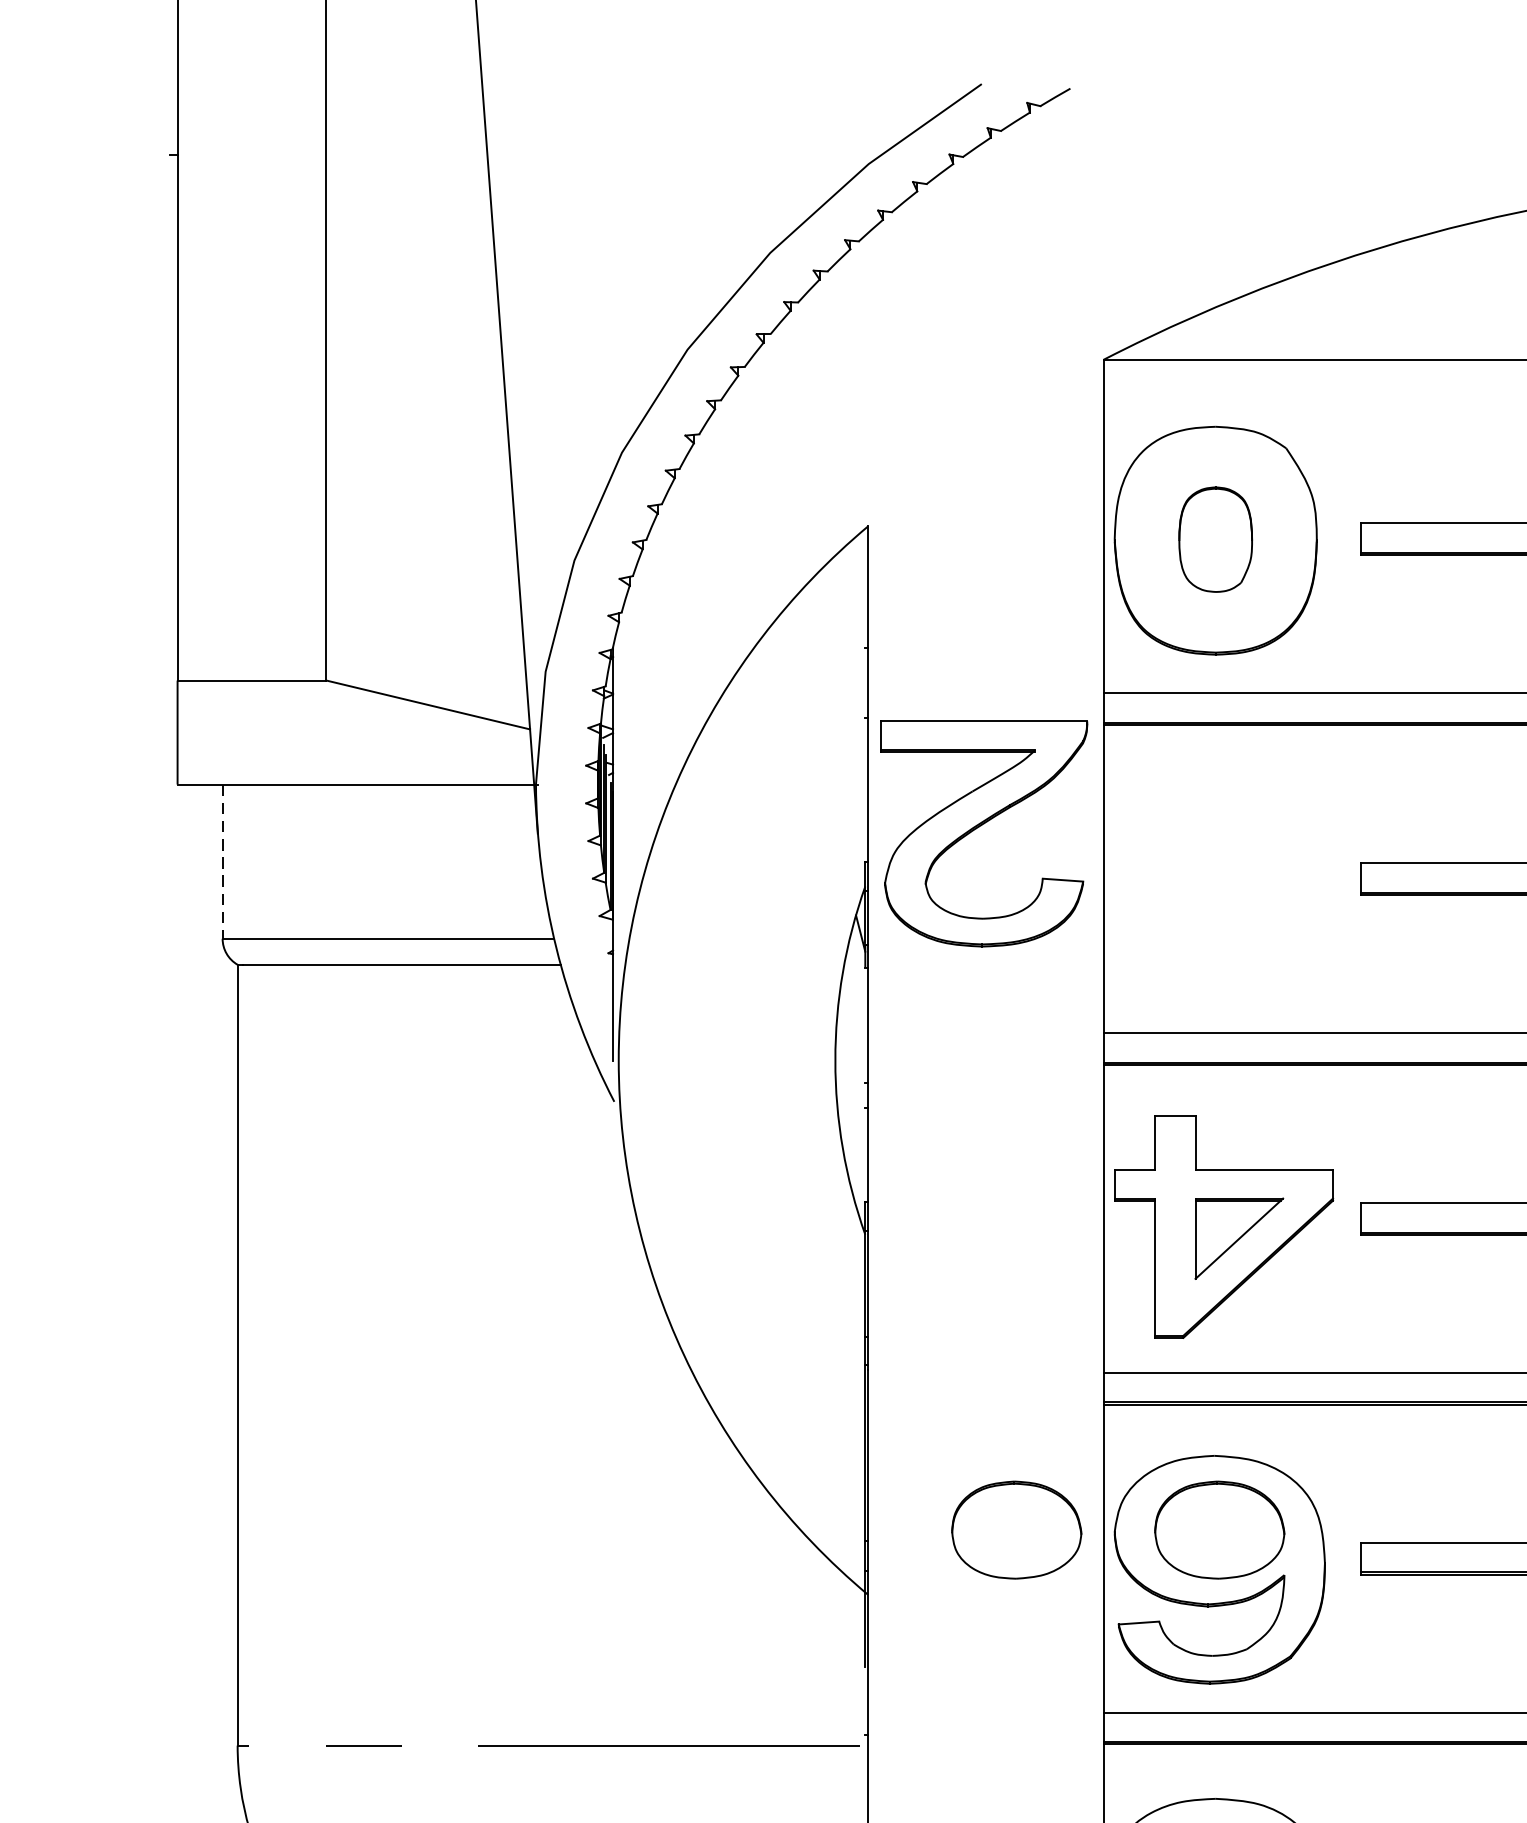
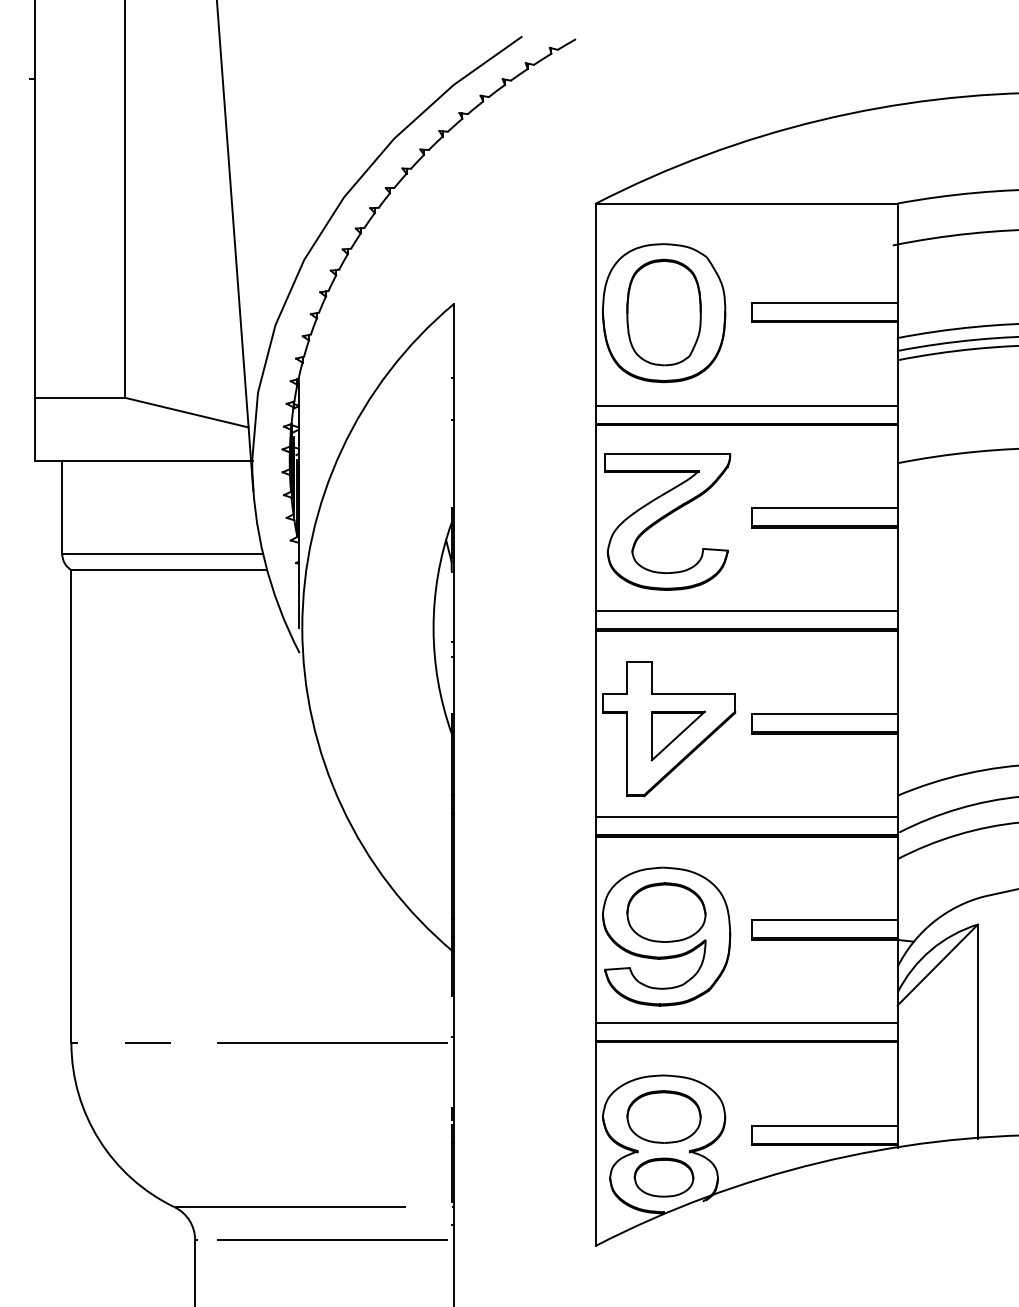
part: (1214, 539) -> (663, 312), size x1.67
part: (983, 833) -> (667, 521), moved
line: (222, 861) -> (62, 507), dashed -> solid
part: (1016, 1529) -> (543, 912), removed

